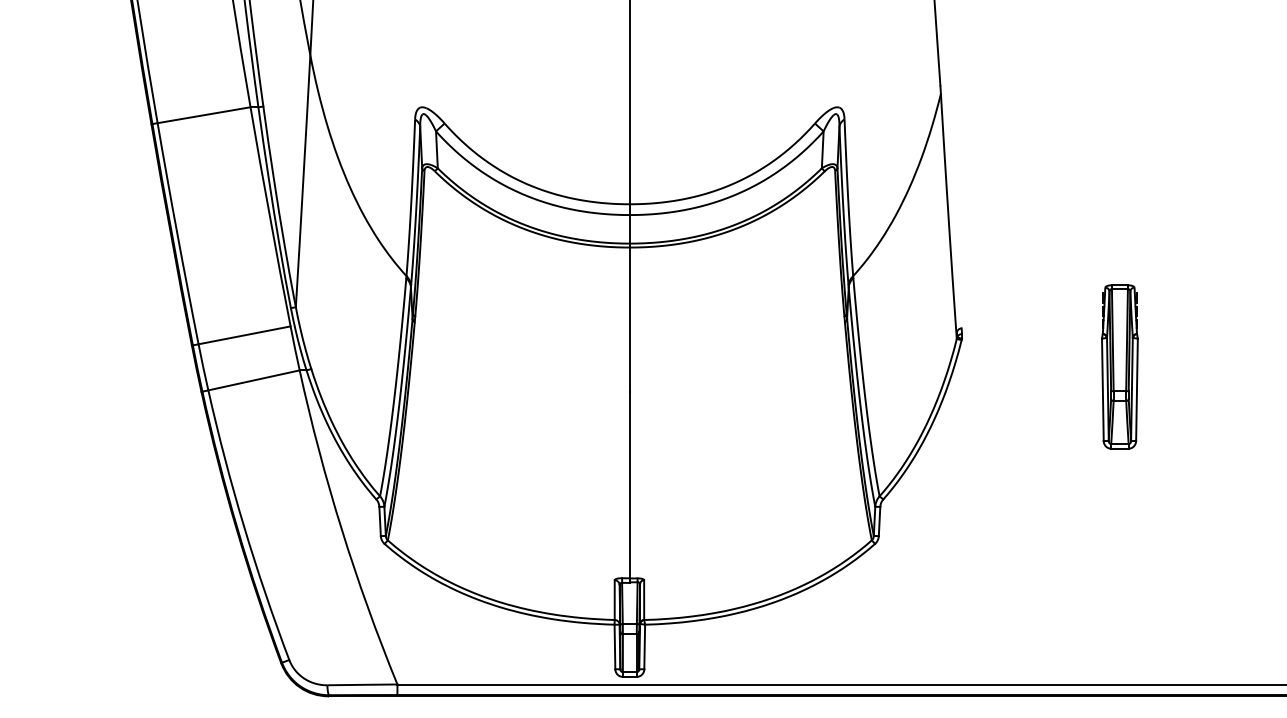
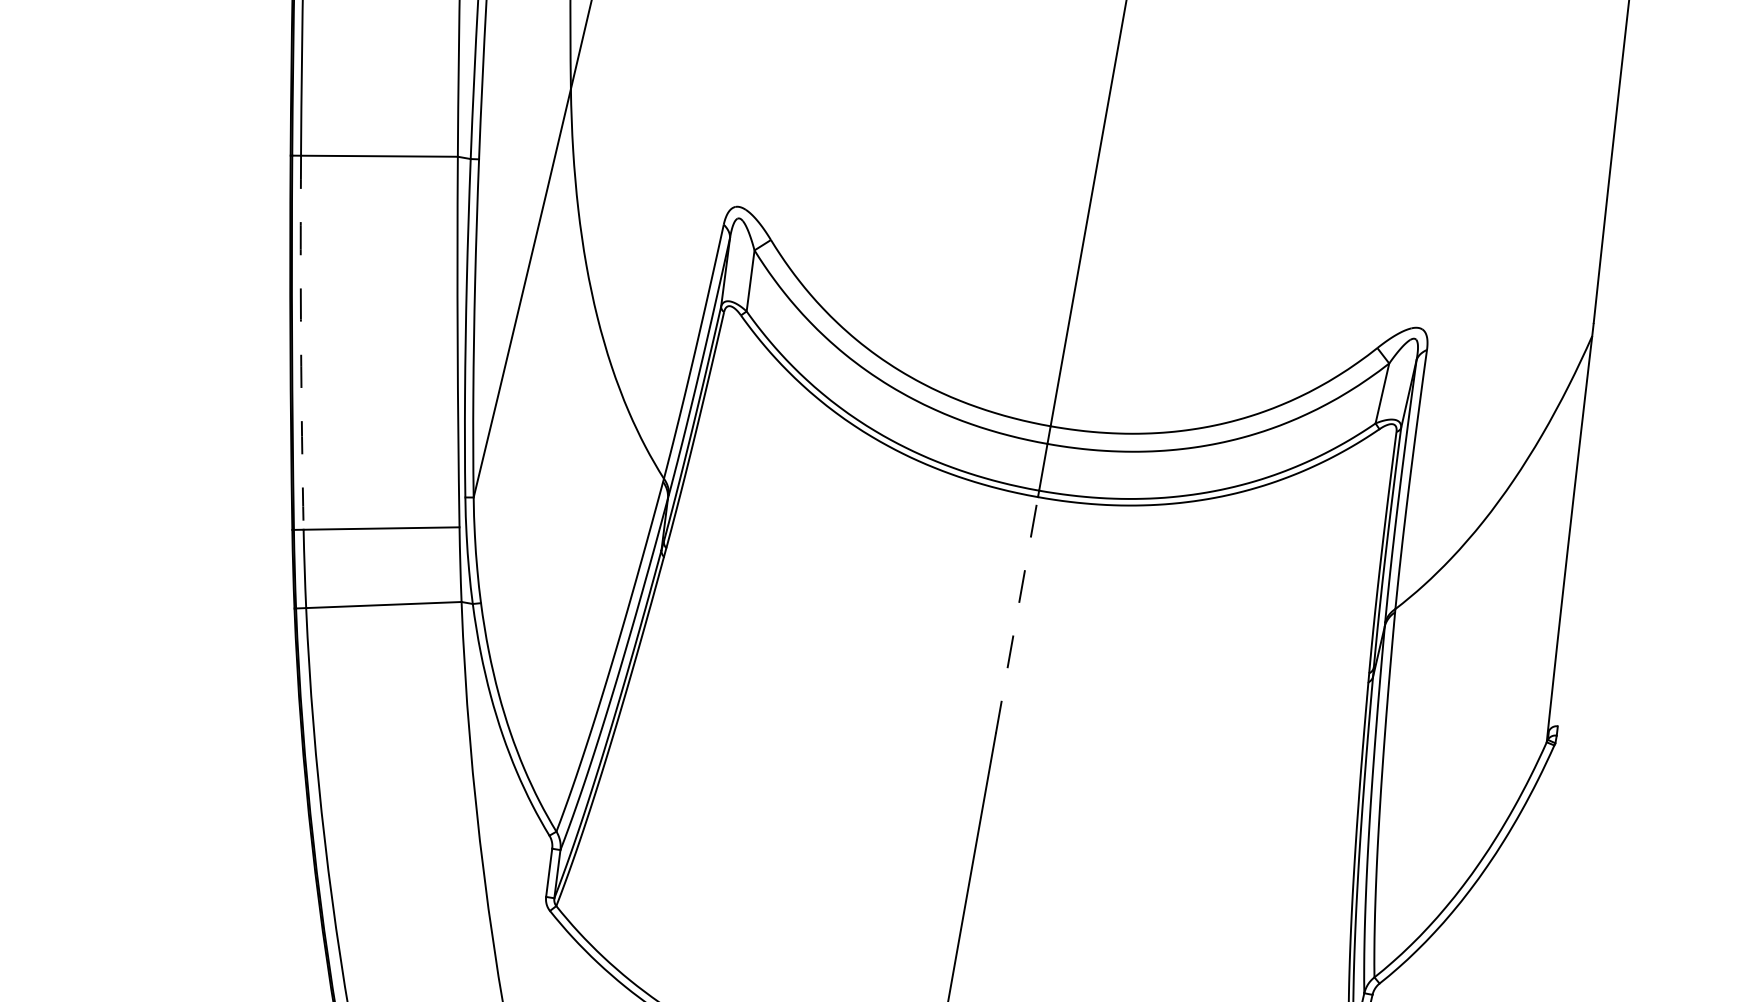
arc: (177, 233) -> (301, 342), solid -> dashed
line: (629, 319) -> (1016, 614), solid -> dashed

